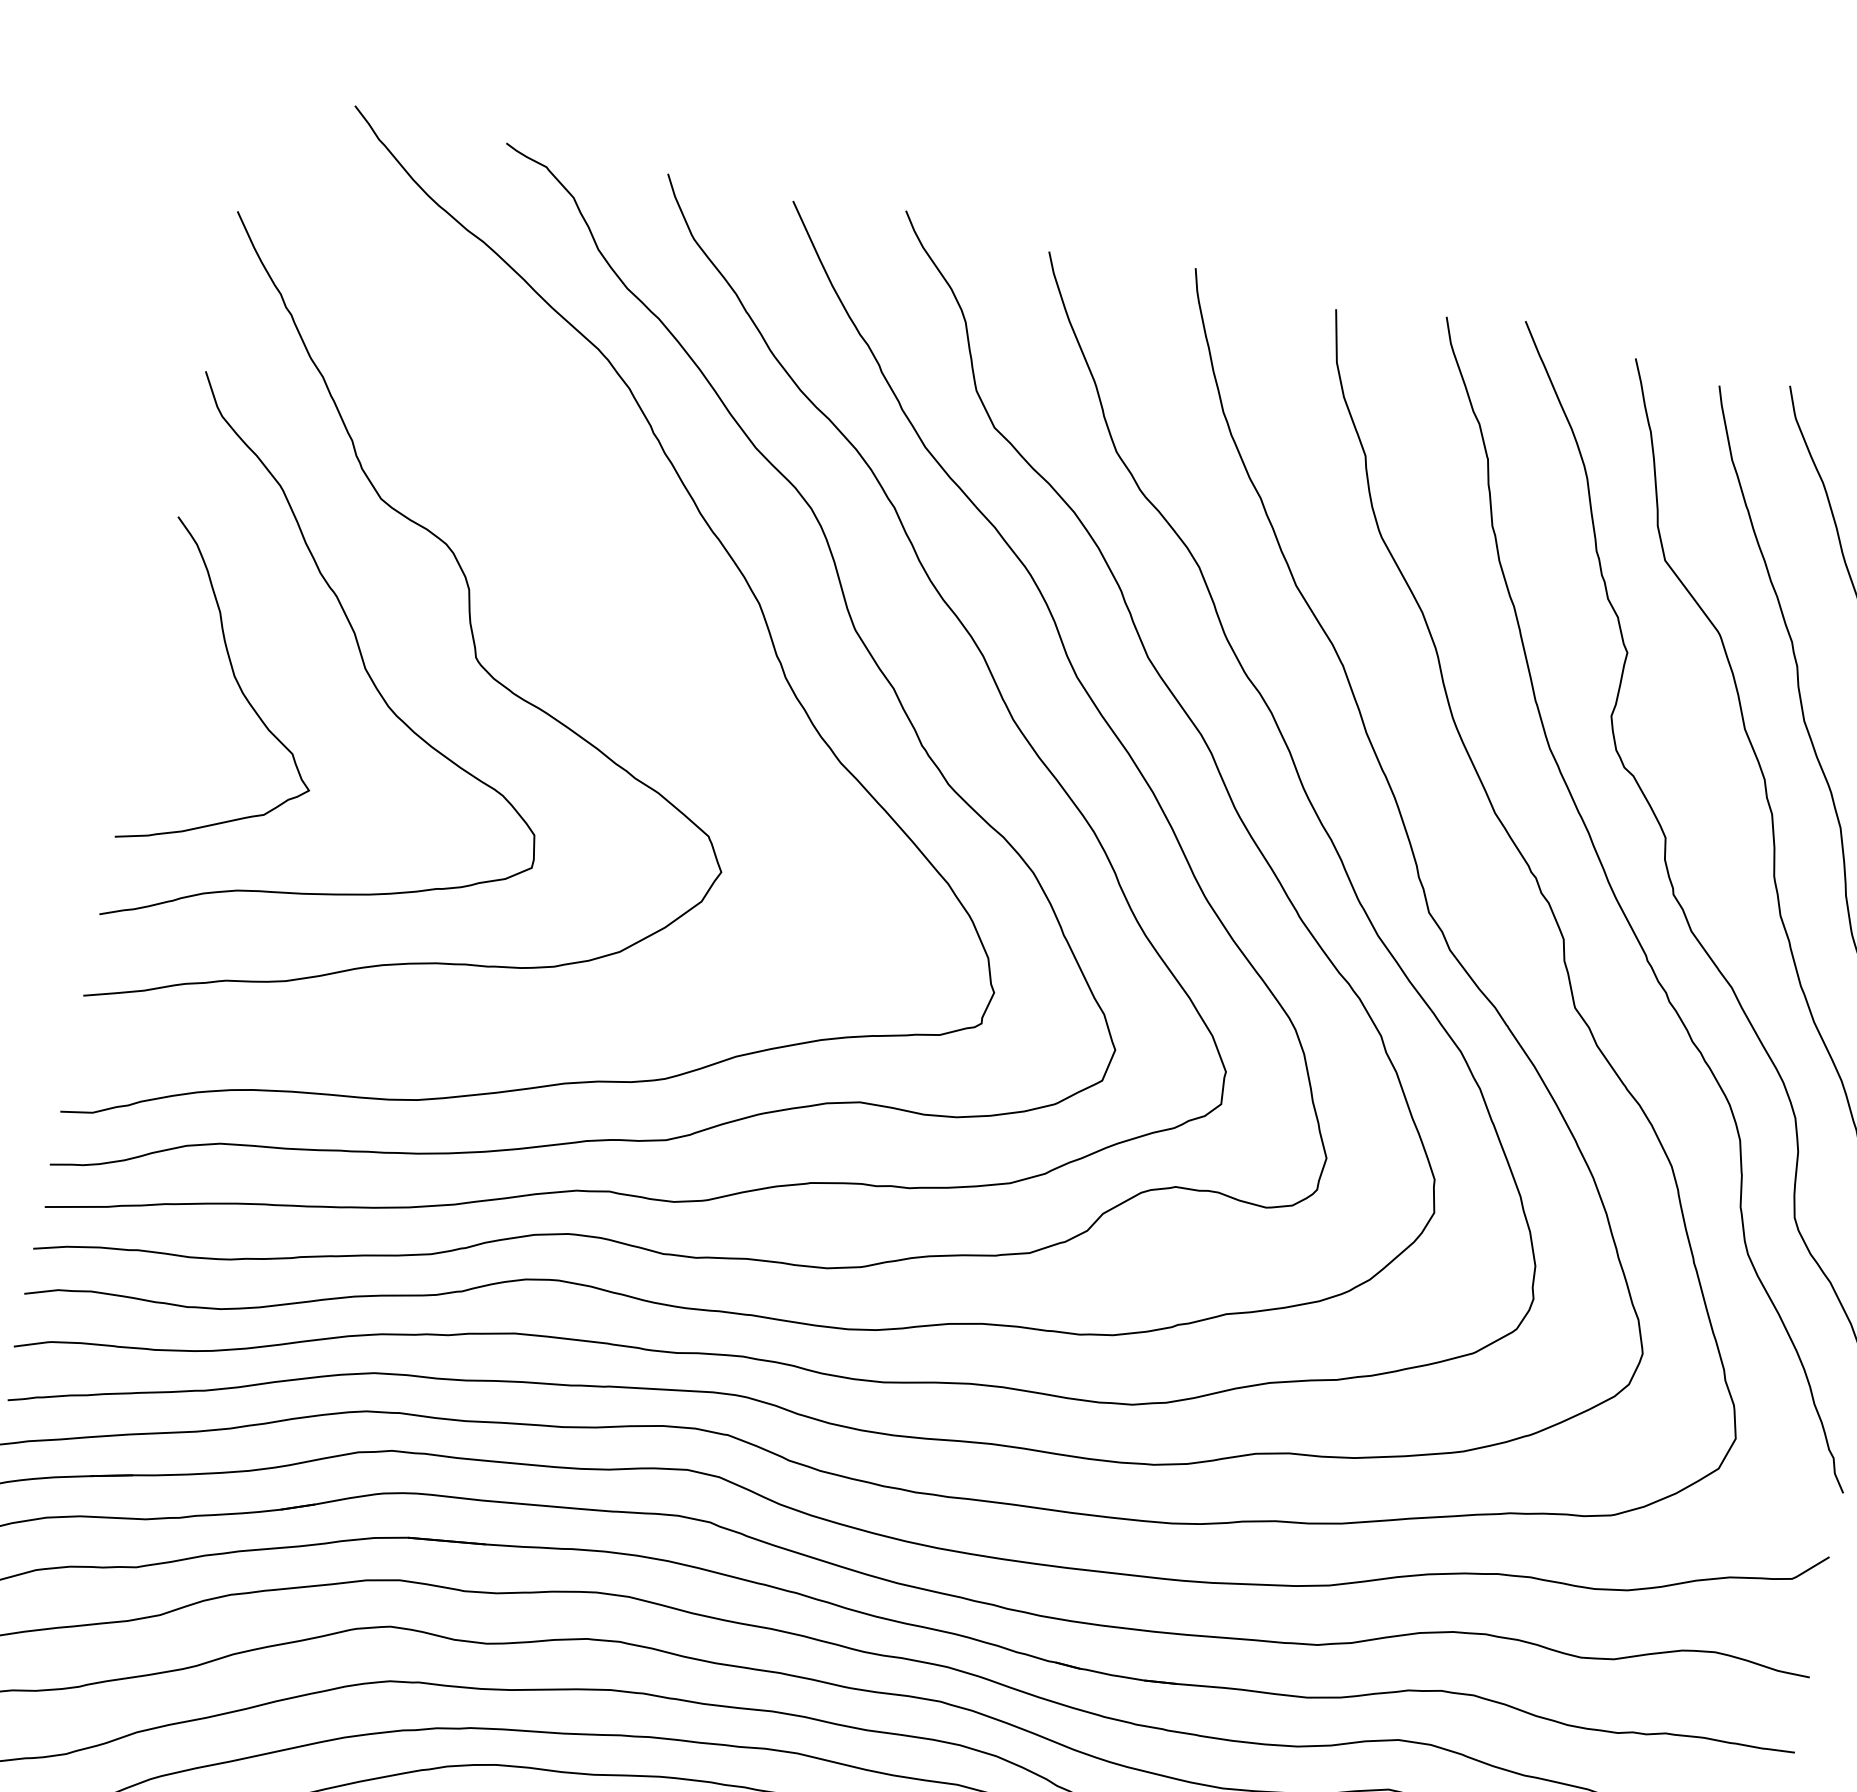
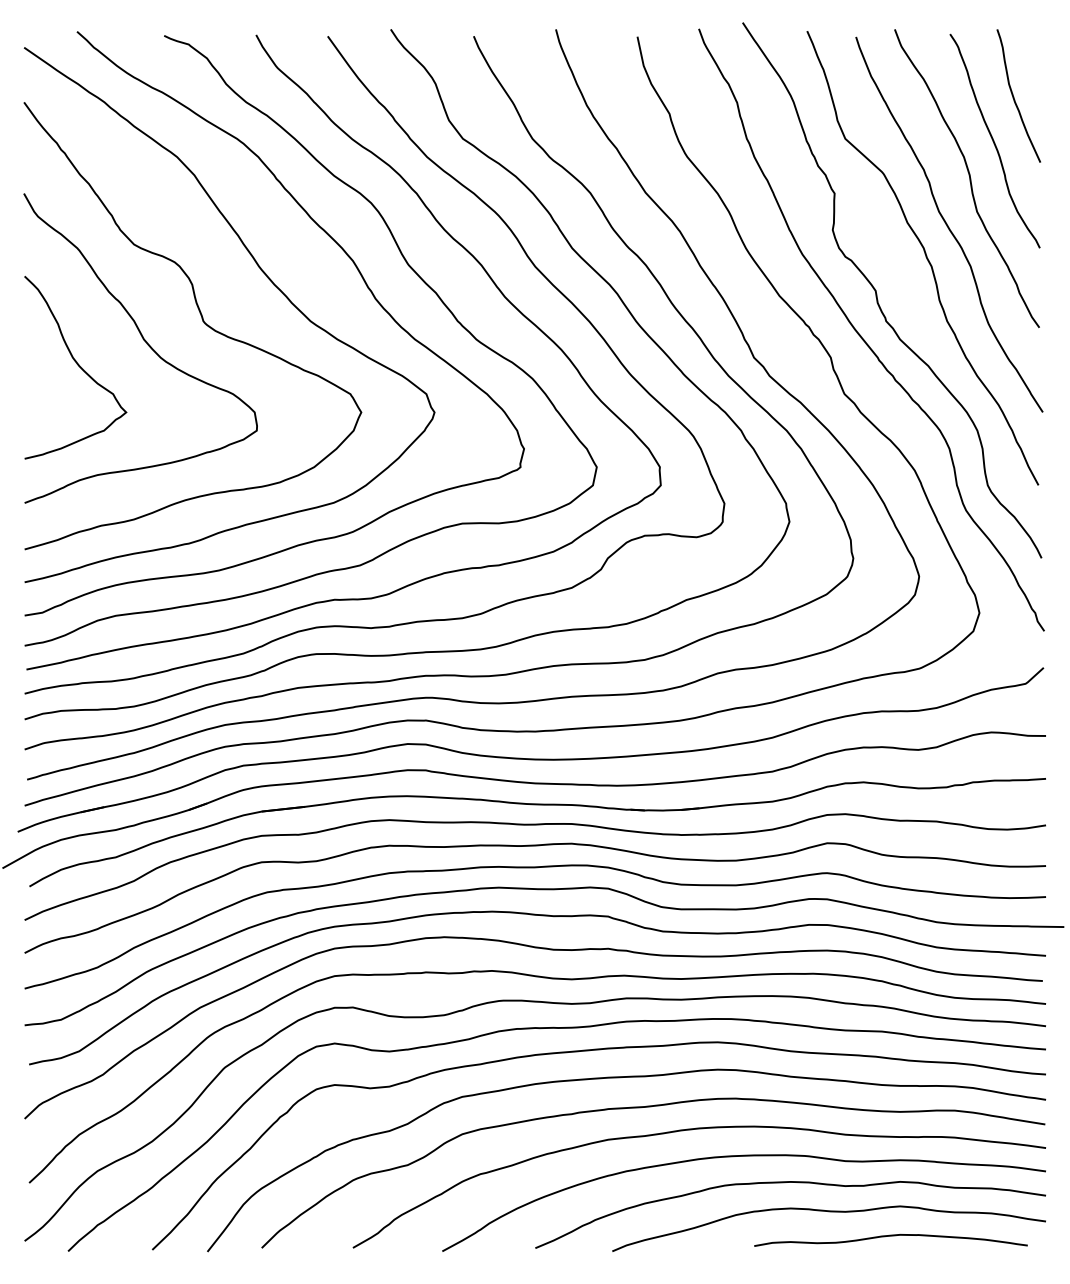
curve: (603, 604) -> (267, 278), added

